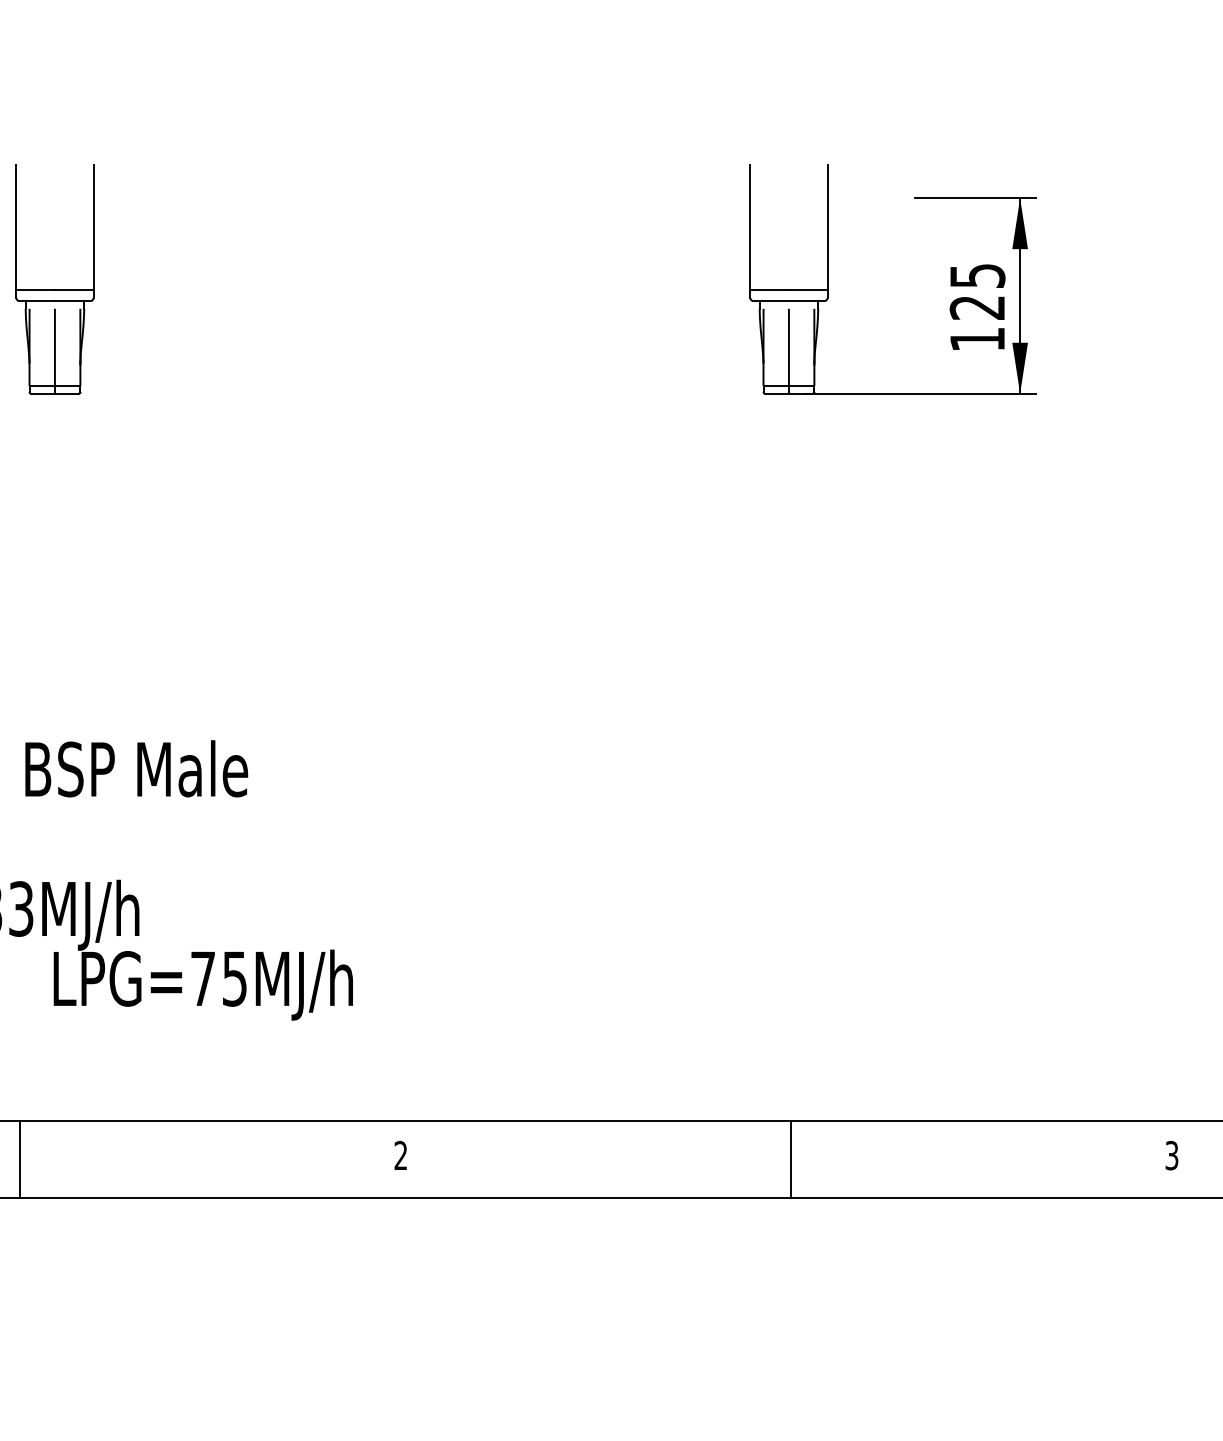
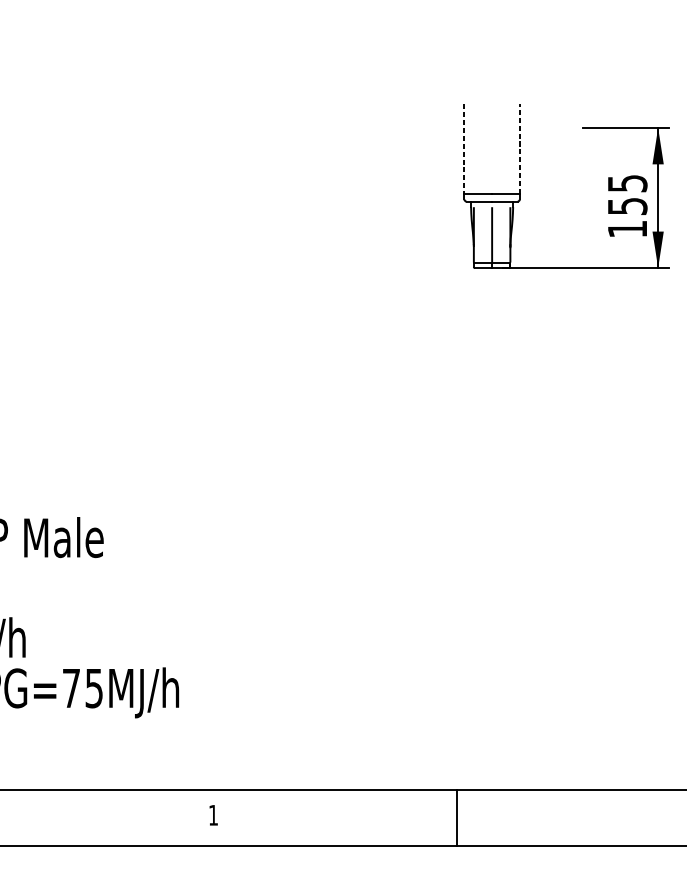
line: (827, 227) -> (519, 148), solid -> dashed
line: (750, 228) -> (464, 149), solid -> dashed
text: (977, 307) -> (627, 206), 125 -> 155
text: (400, 1155) -> (213, 815), 2 -> 1
line: (791, 1158) -> (457, 817), moved

